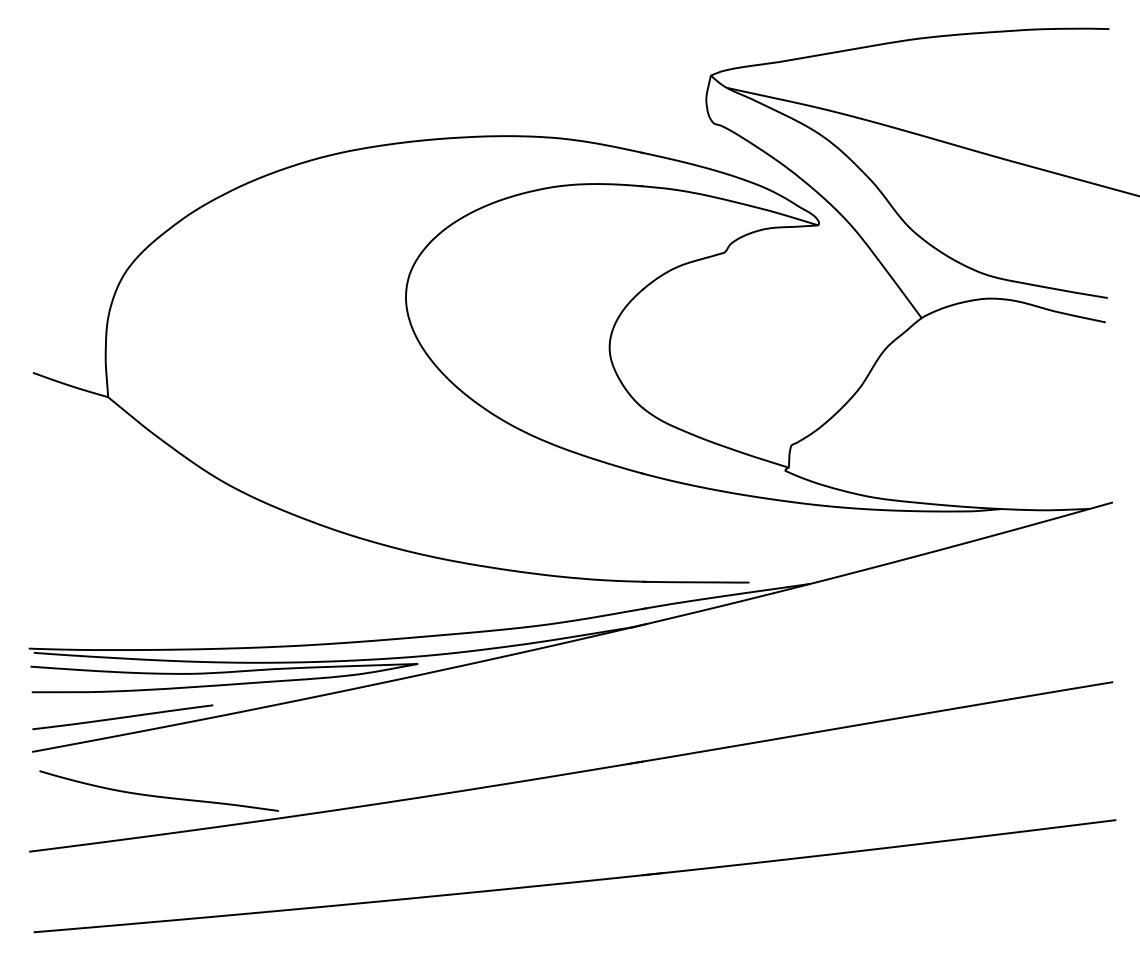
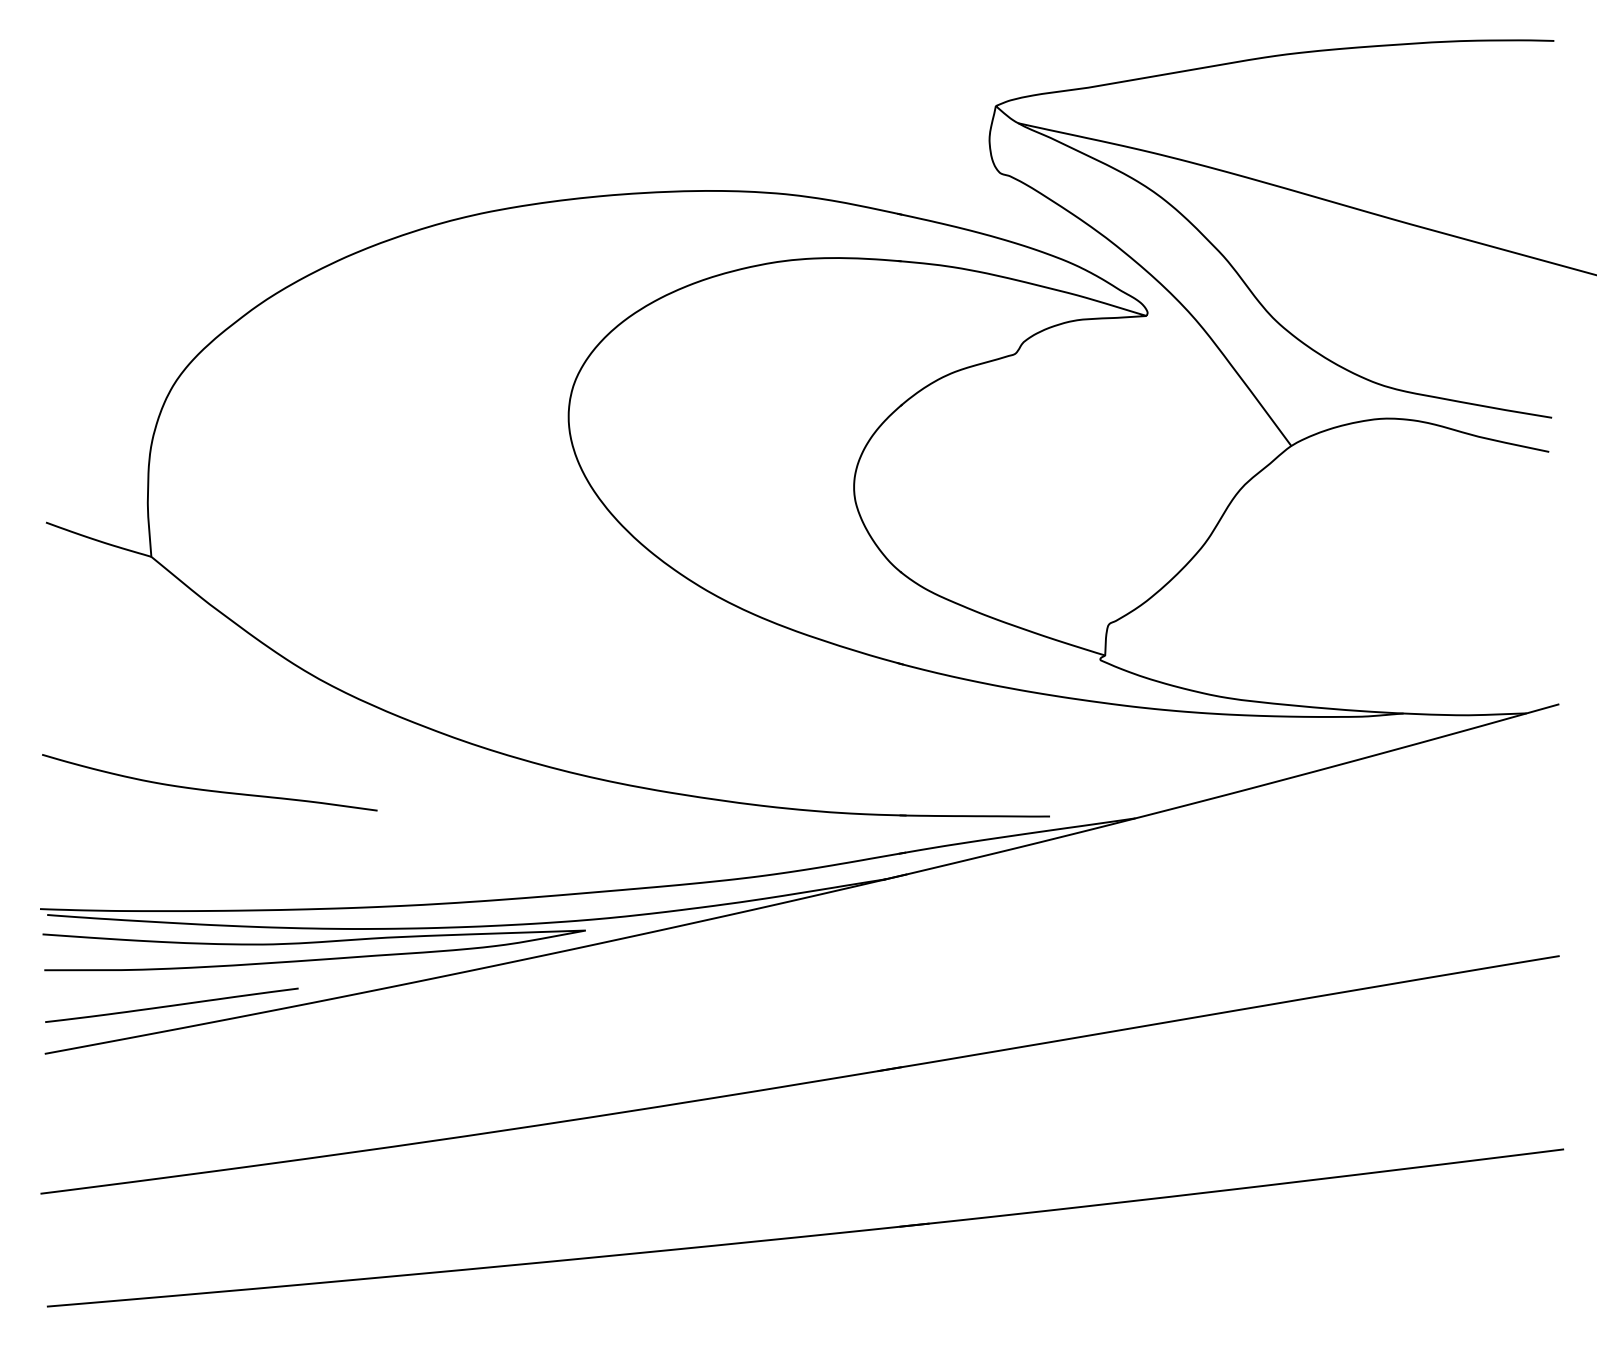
curve: (158, 795) -> (209, 789), moved

